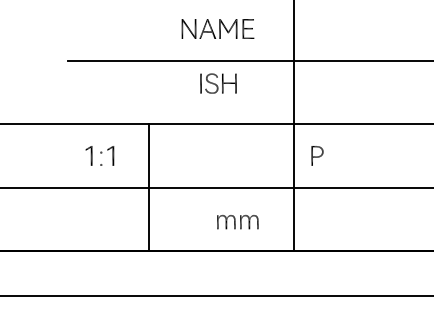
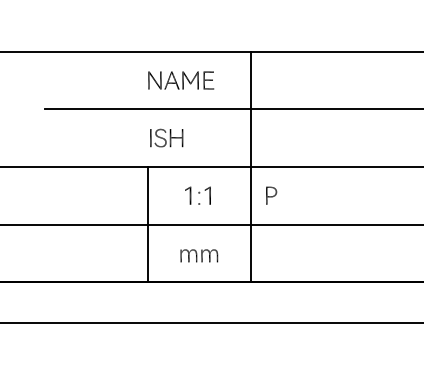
part: (218, 82) -> (166, 137), moved
part: (99, 155) -> (197, 195), moved
line: (148, 187) -> (147, 224), moved

